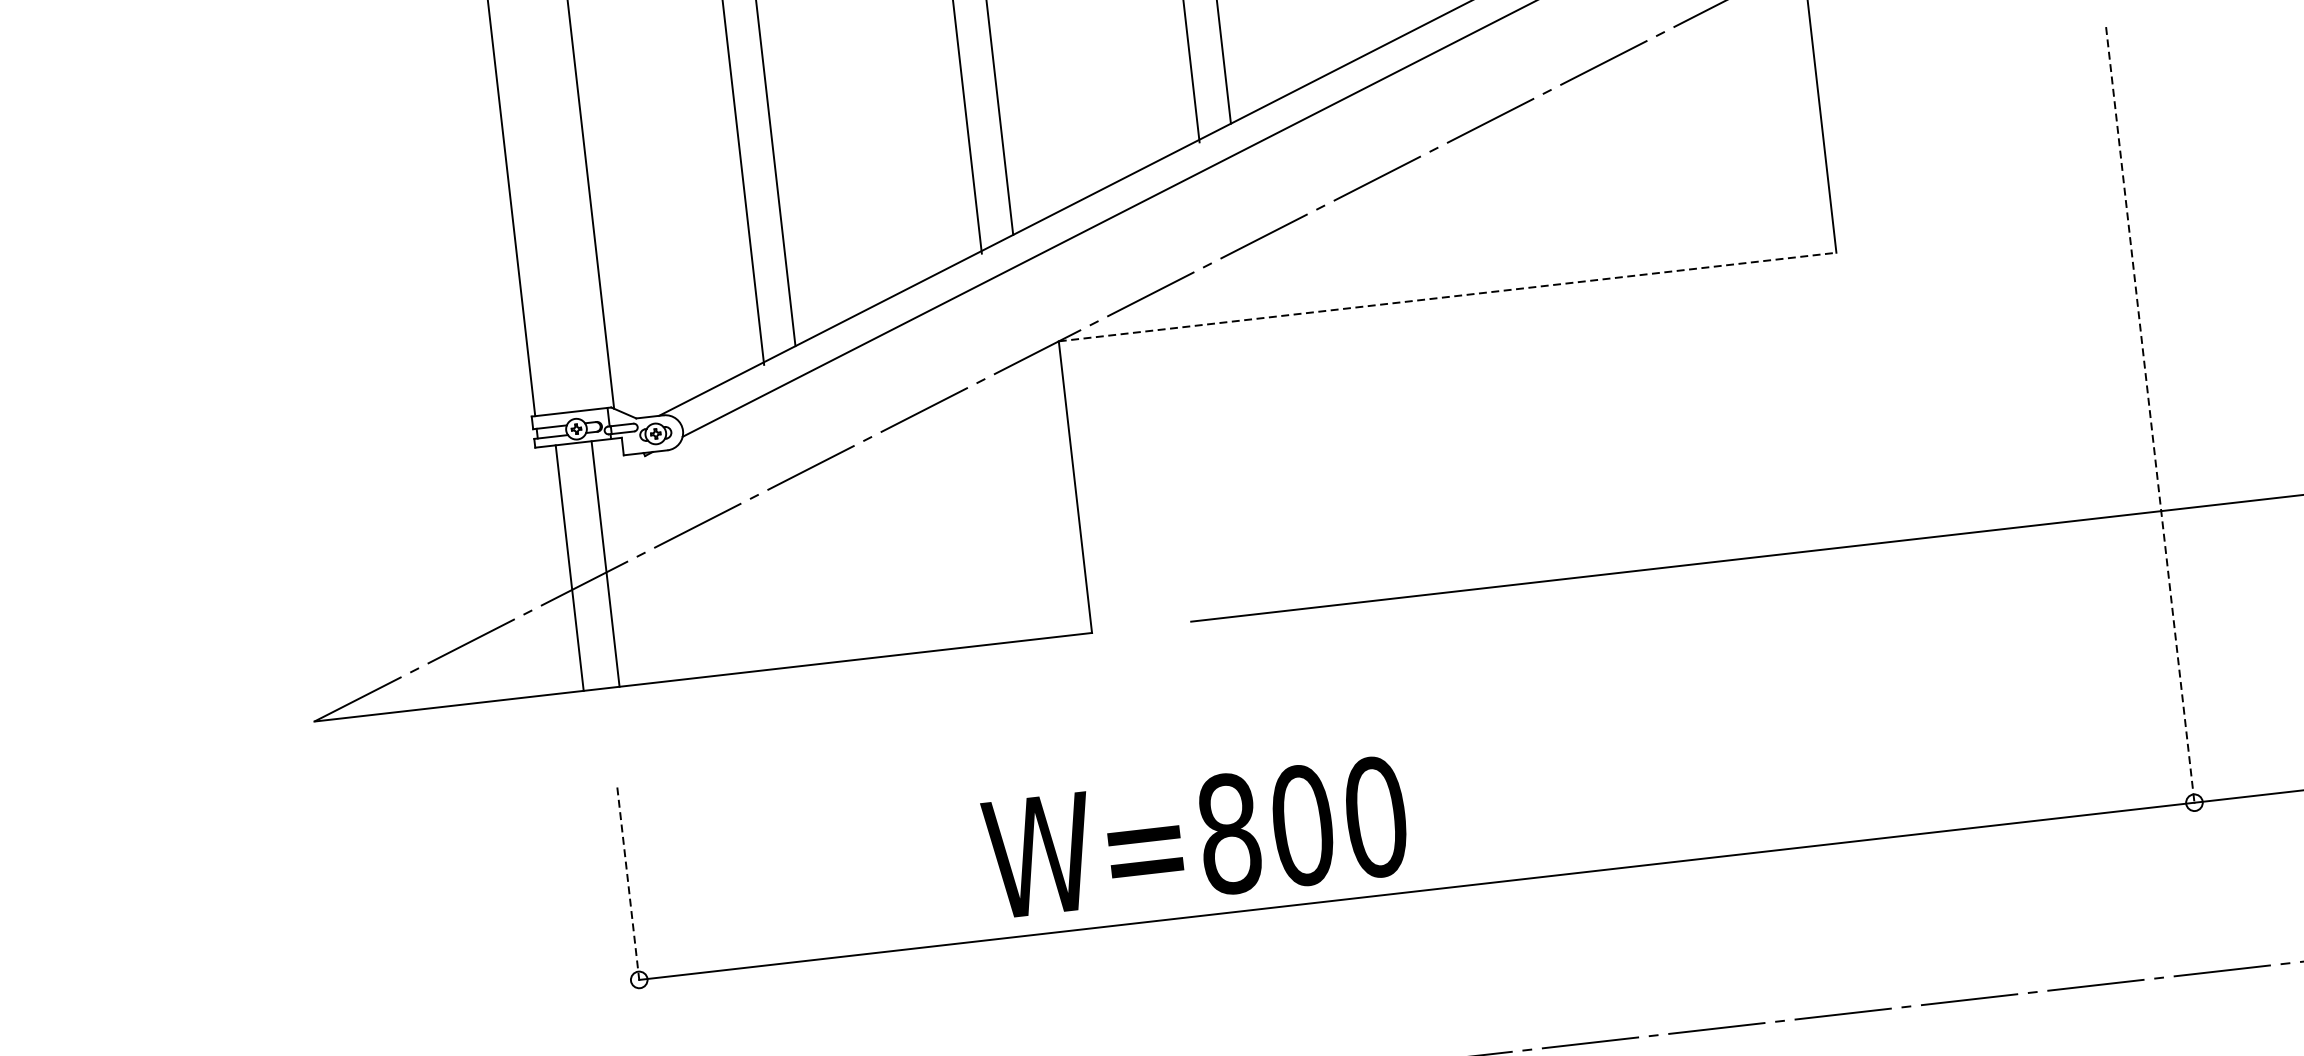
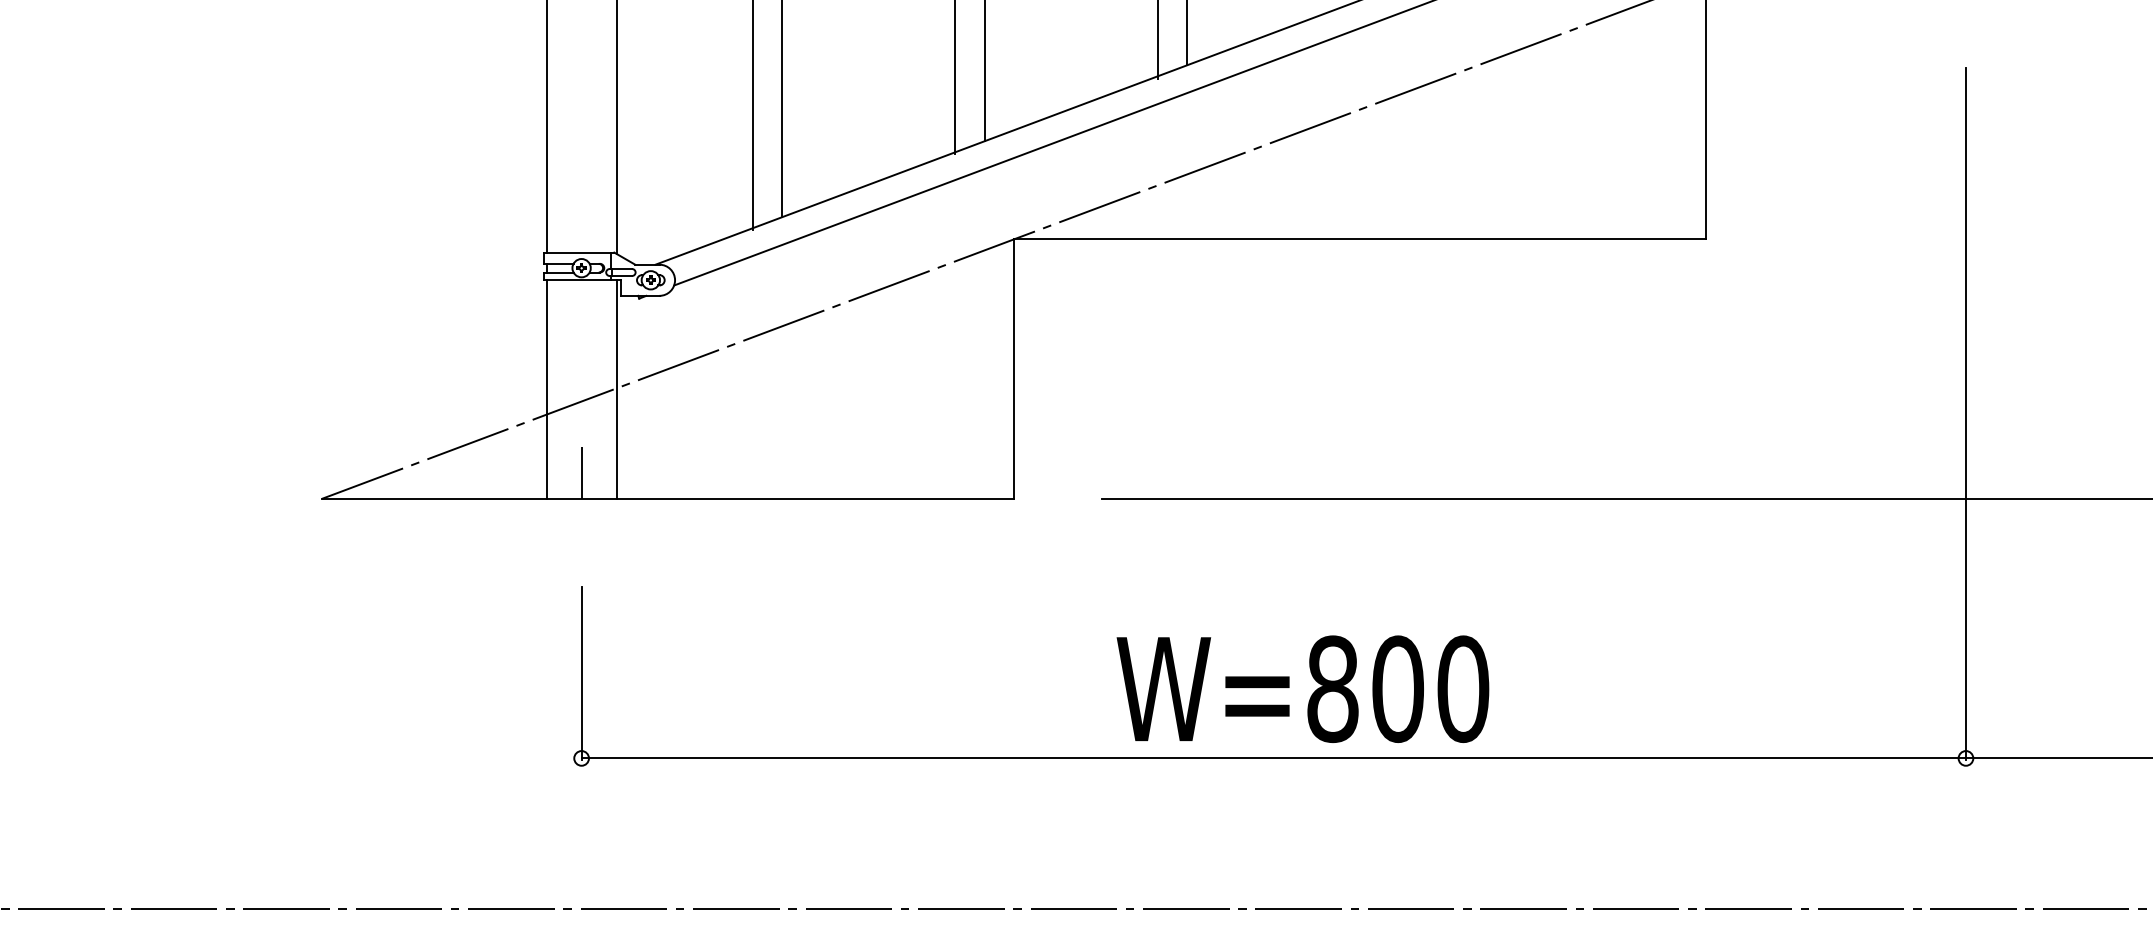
line: (1447, 297) -> (1360, 239), dashed -> solid
line: (2149, 416) -> (1965, 414), dashed -> solid
line: (605, 563) -> (546, 389), moved
line: (569, 568) -> (616, 389), moved
line: (602, 658) -> (581, 472), added
text: (1195, 837) -> (1302, 688), moved
line: (628, 884) -> (581, 673), dashed -> solid

